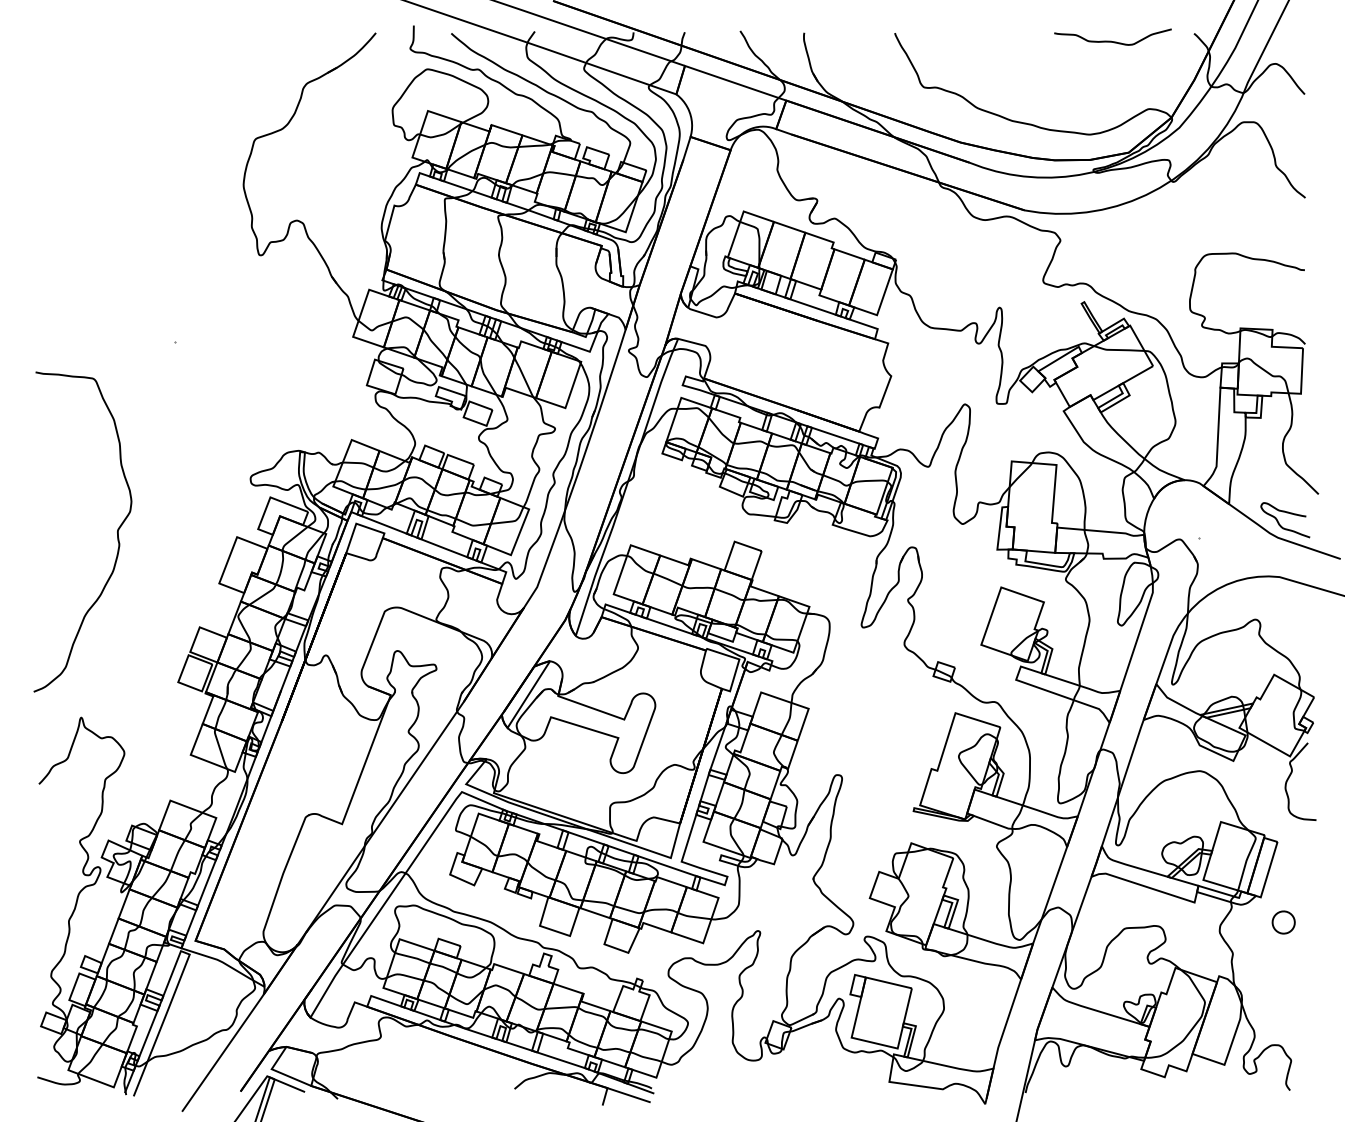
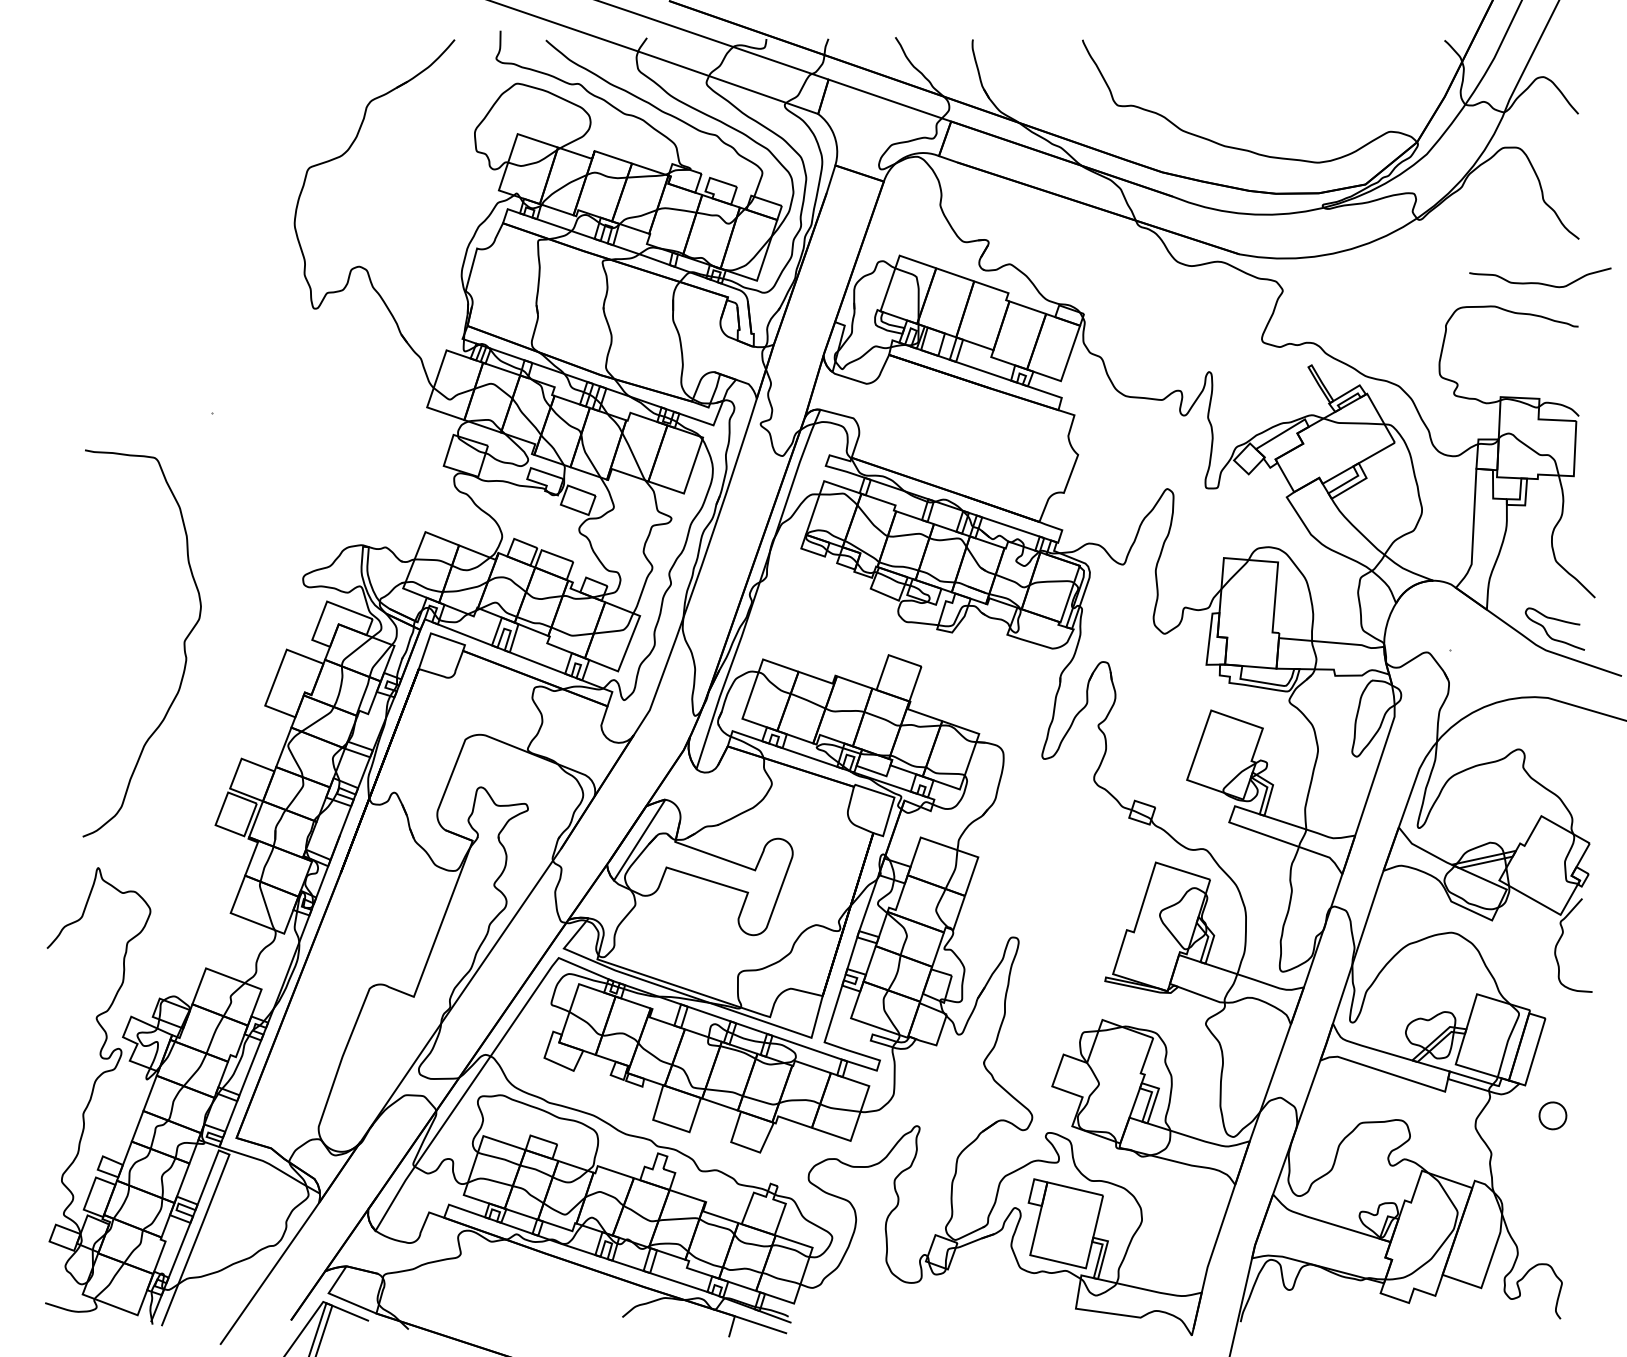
curve: (1113, 41) -> (1540, 282), moved
curve: (117, 532) -> (183, 643), moved

